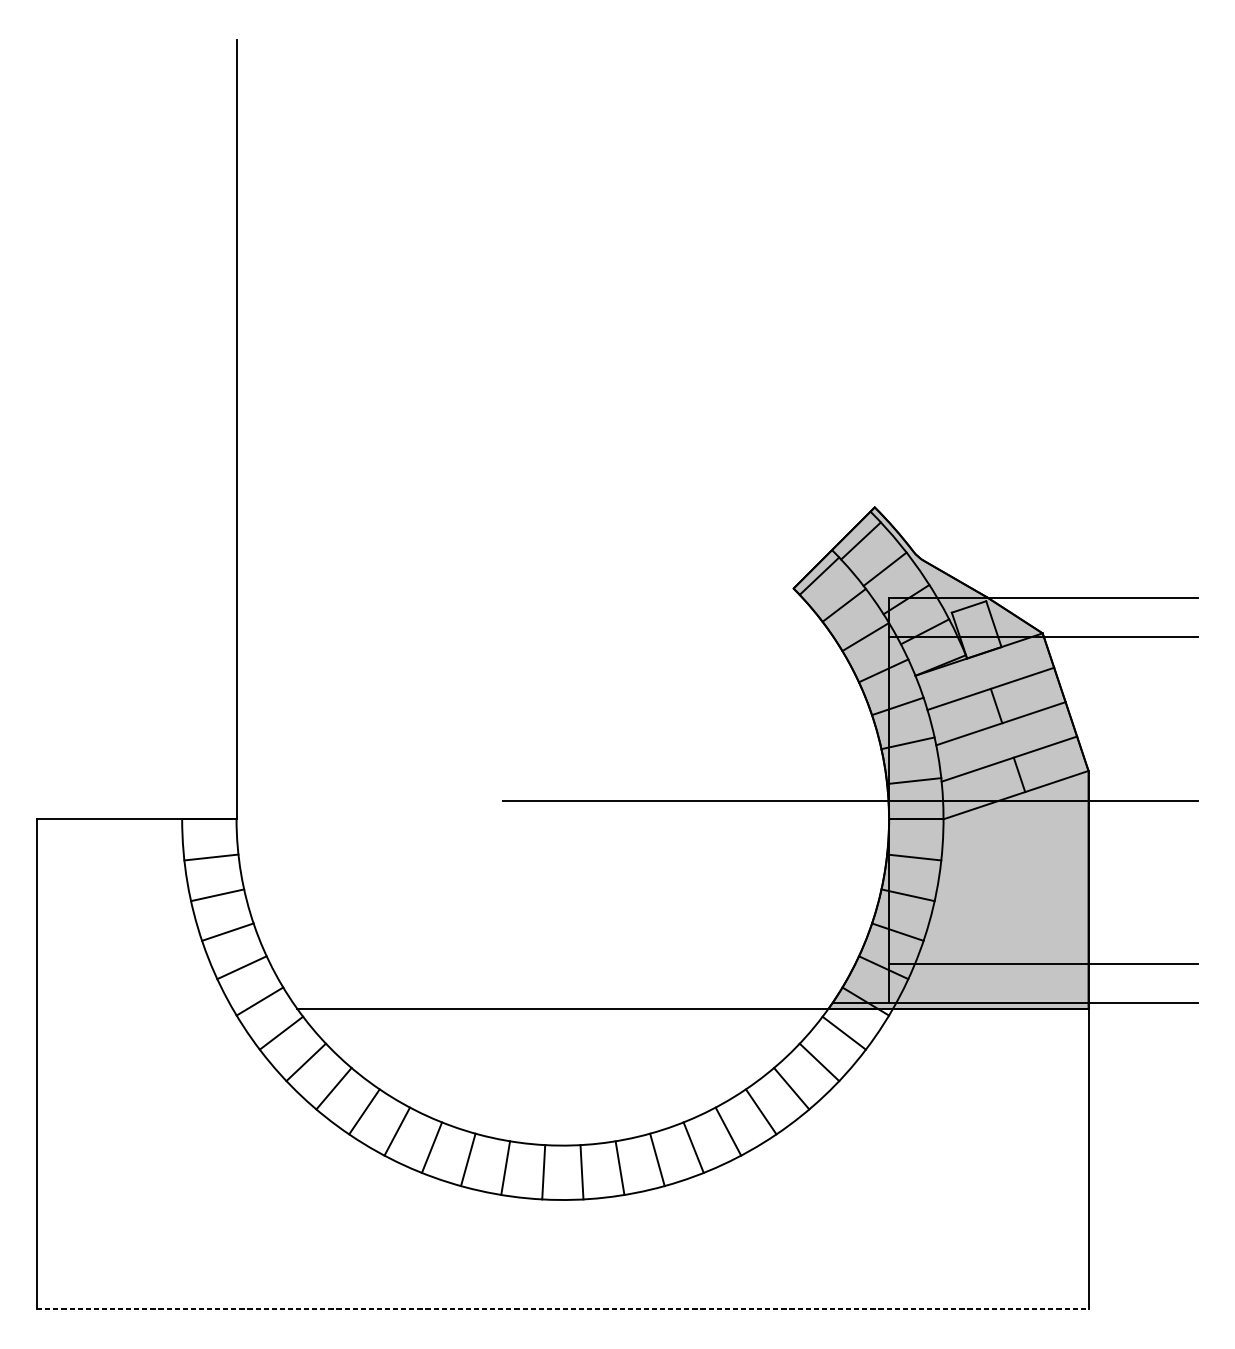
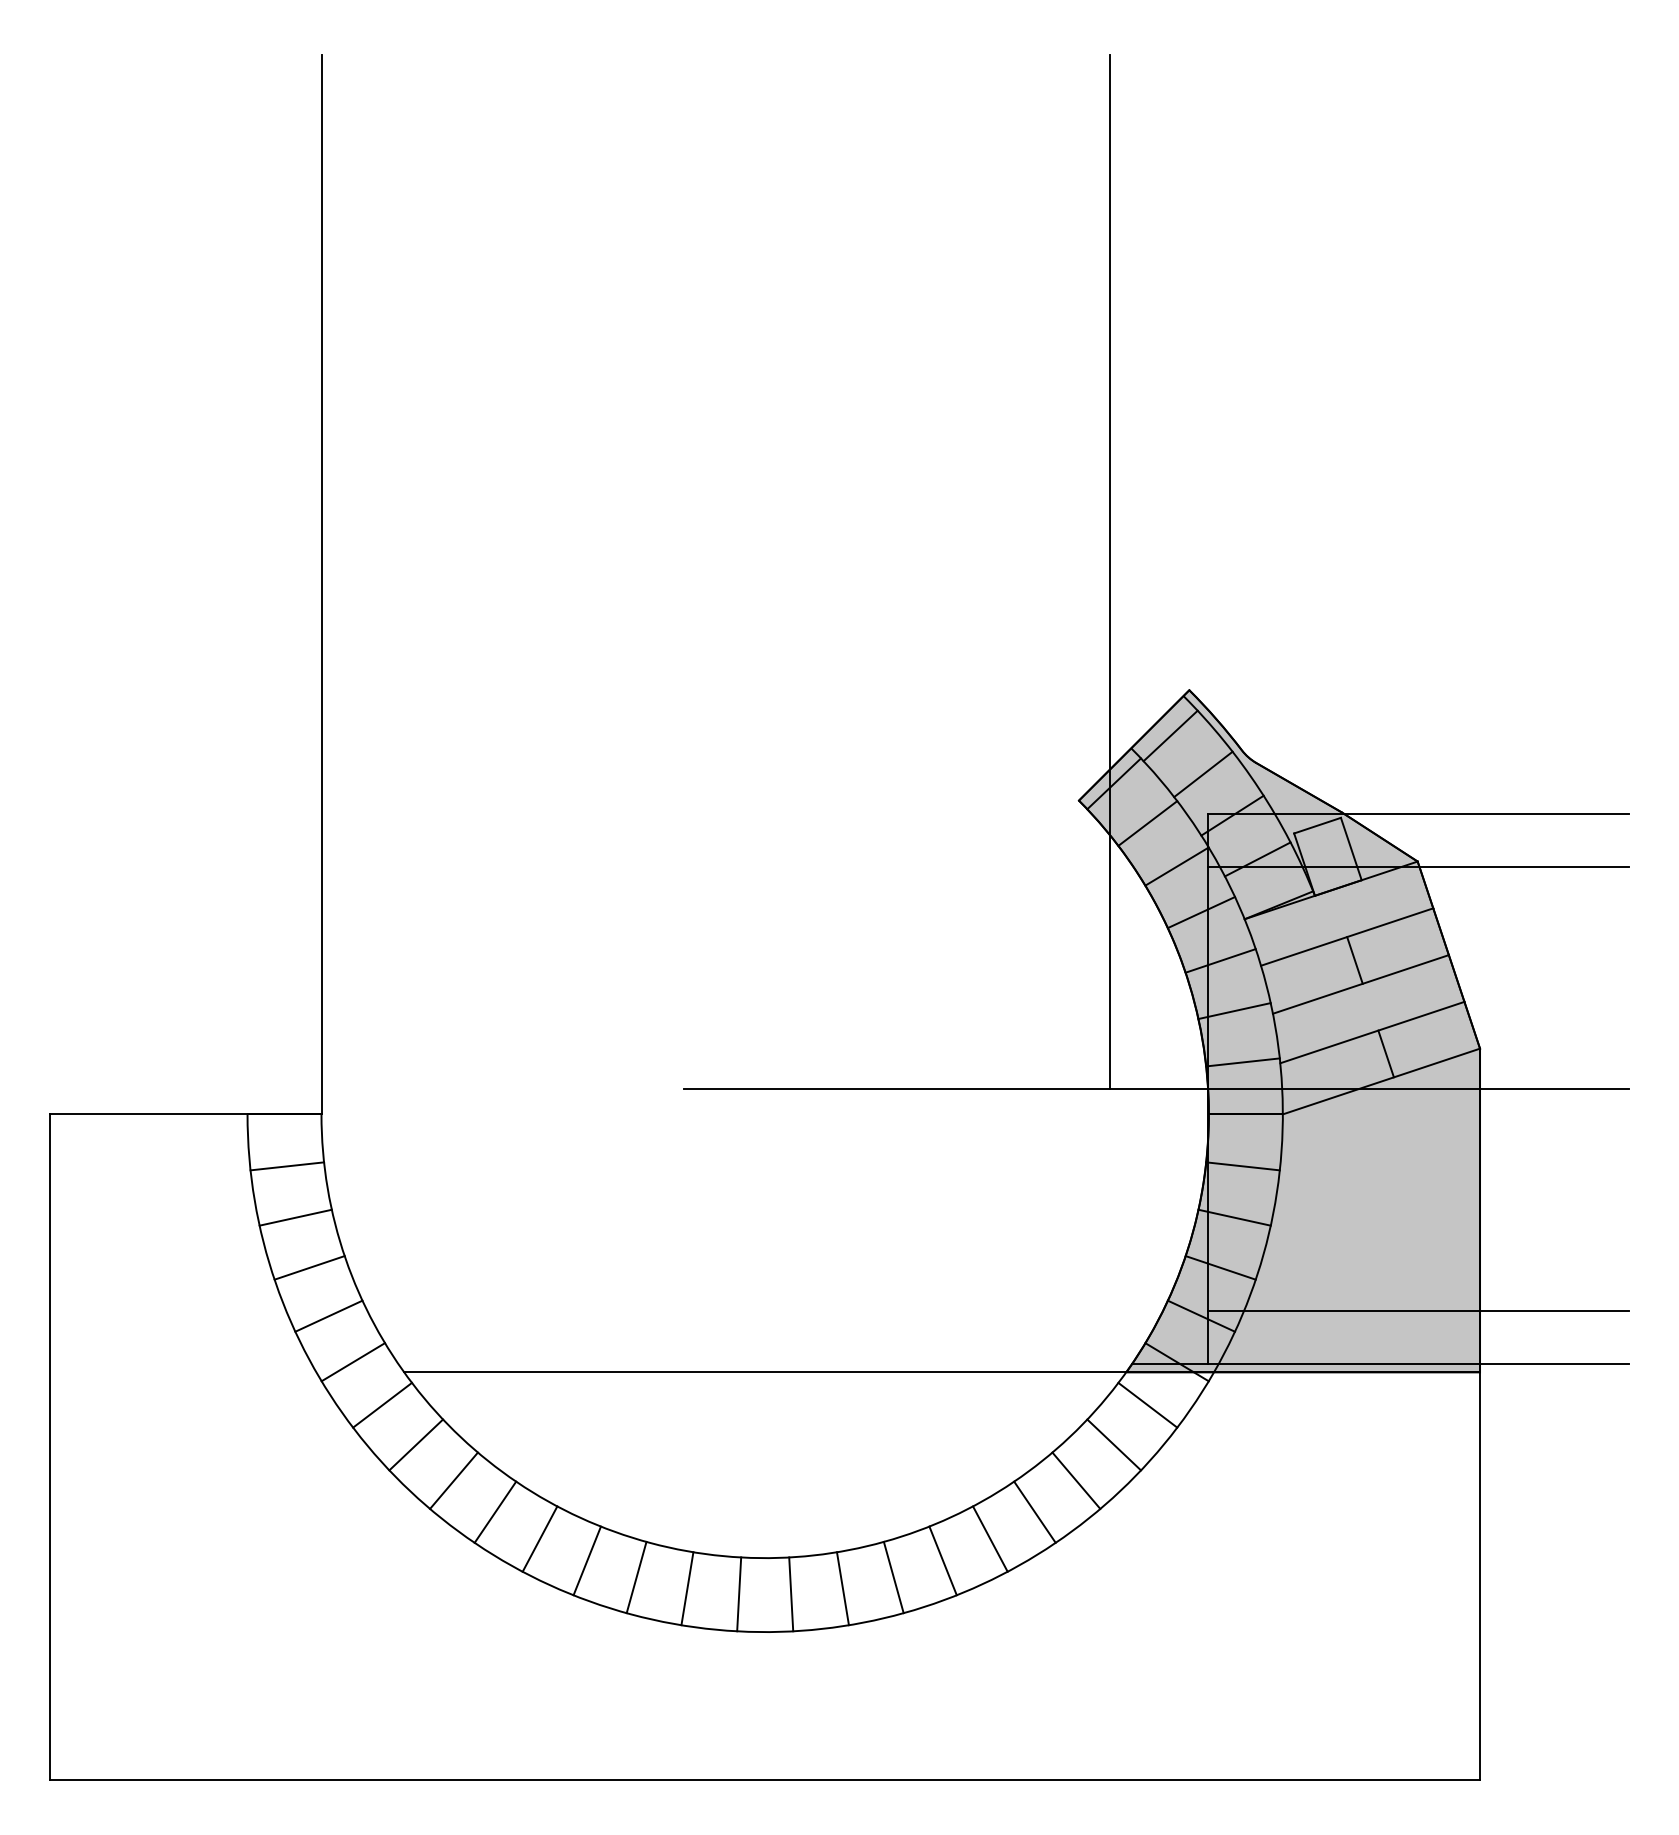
line: (816, 420) -> (1110, 571), added
line: (563, 1308) -> (765, 1779), dashed -> solid

